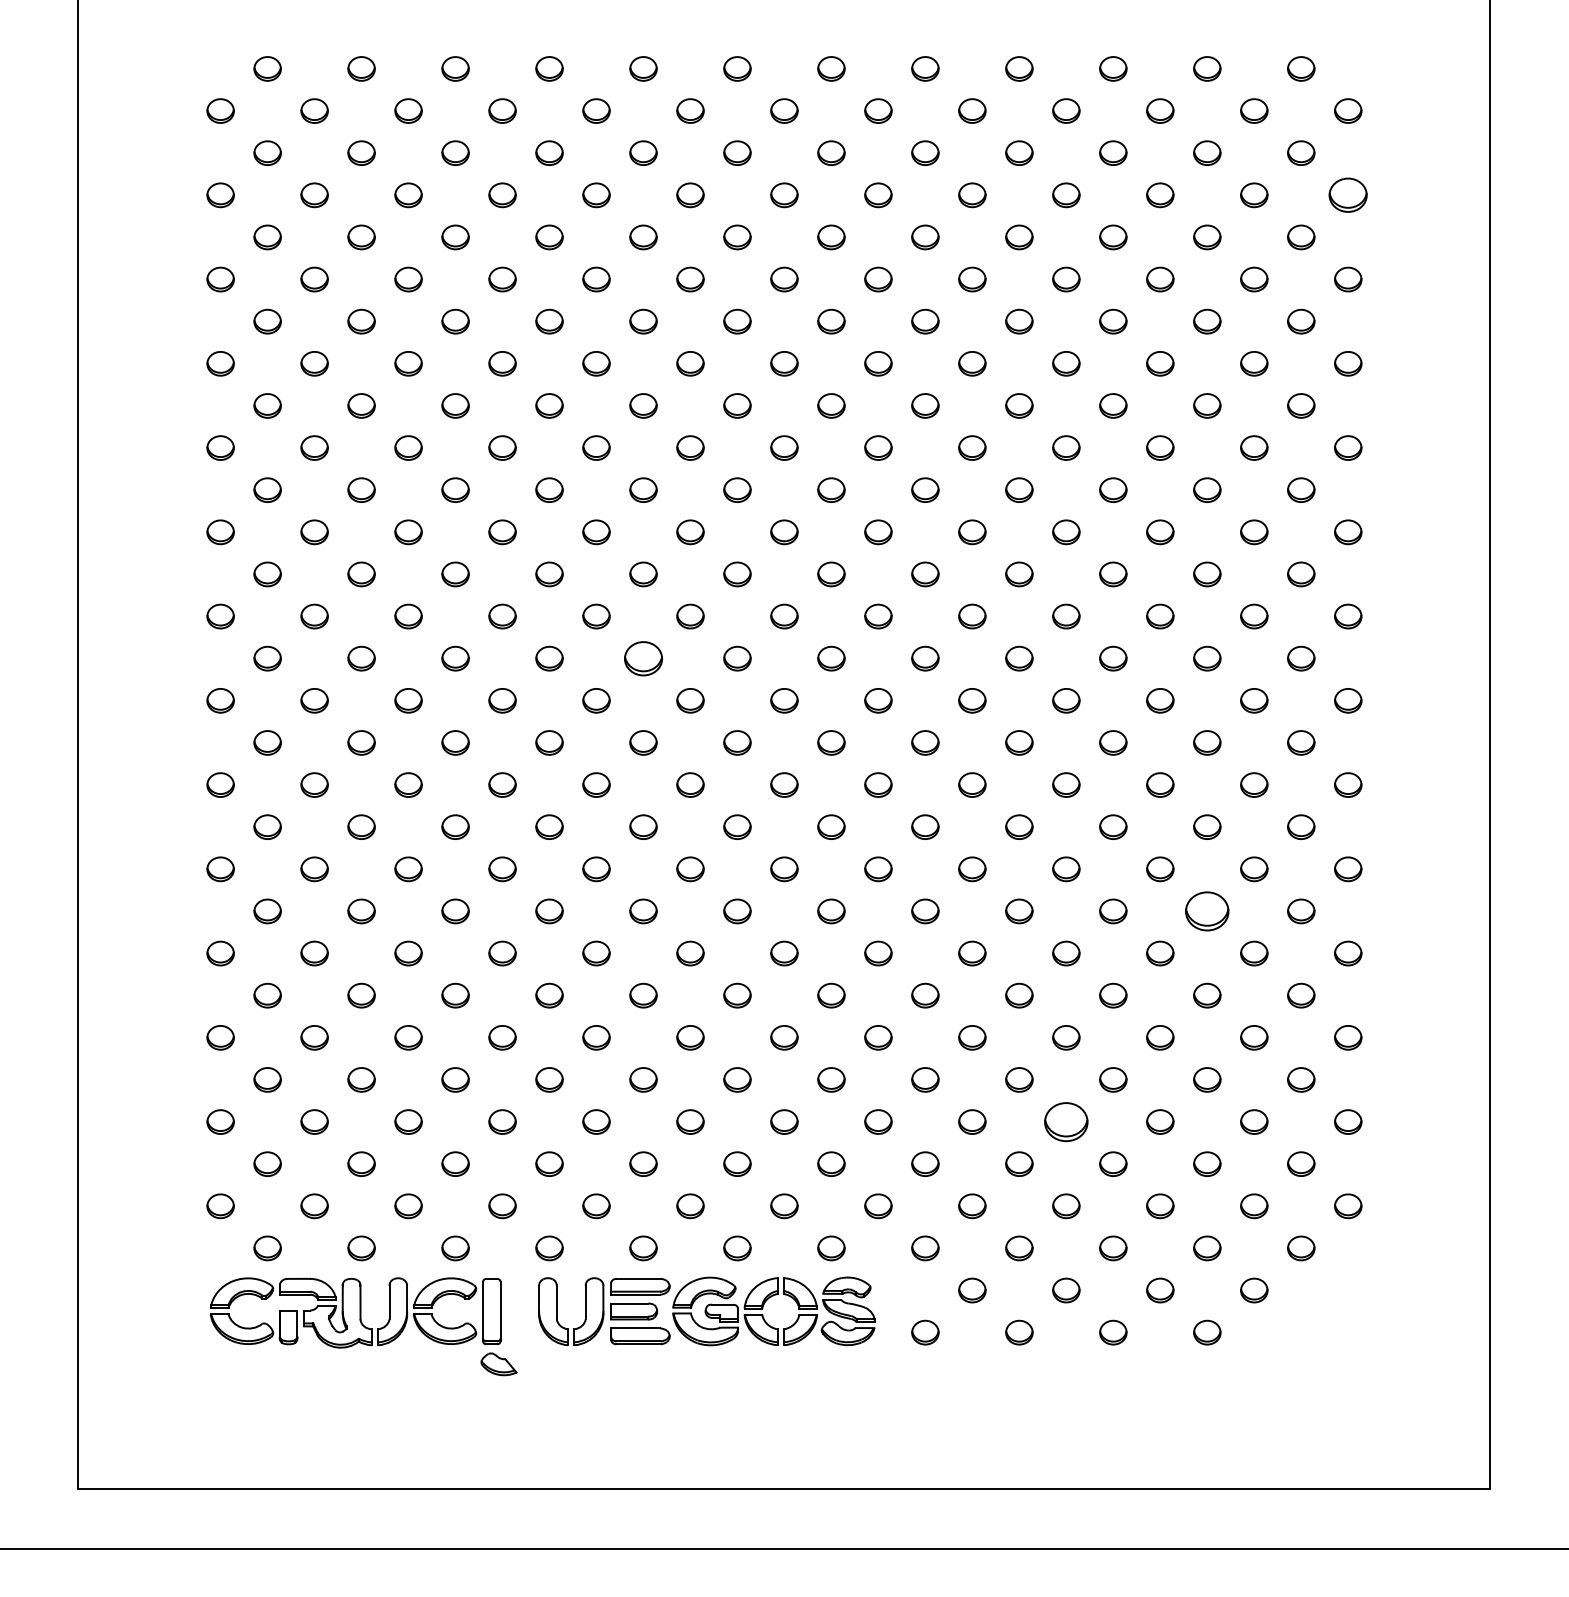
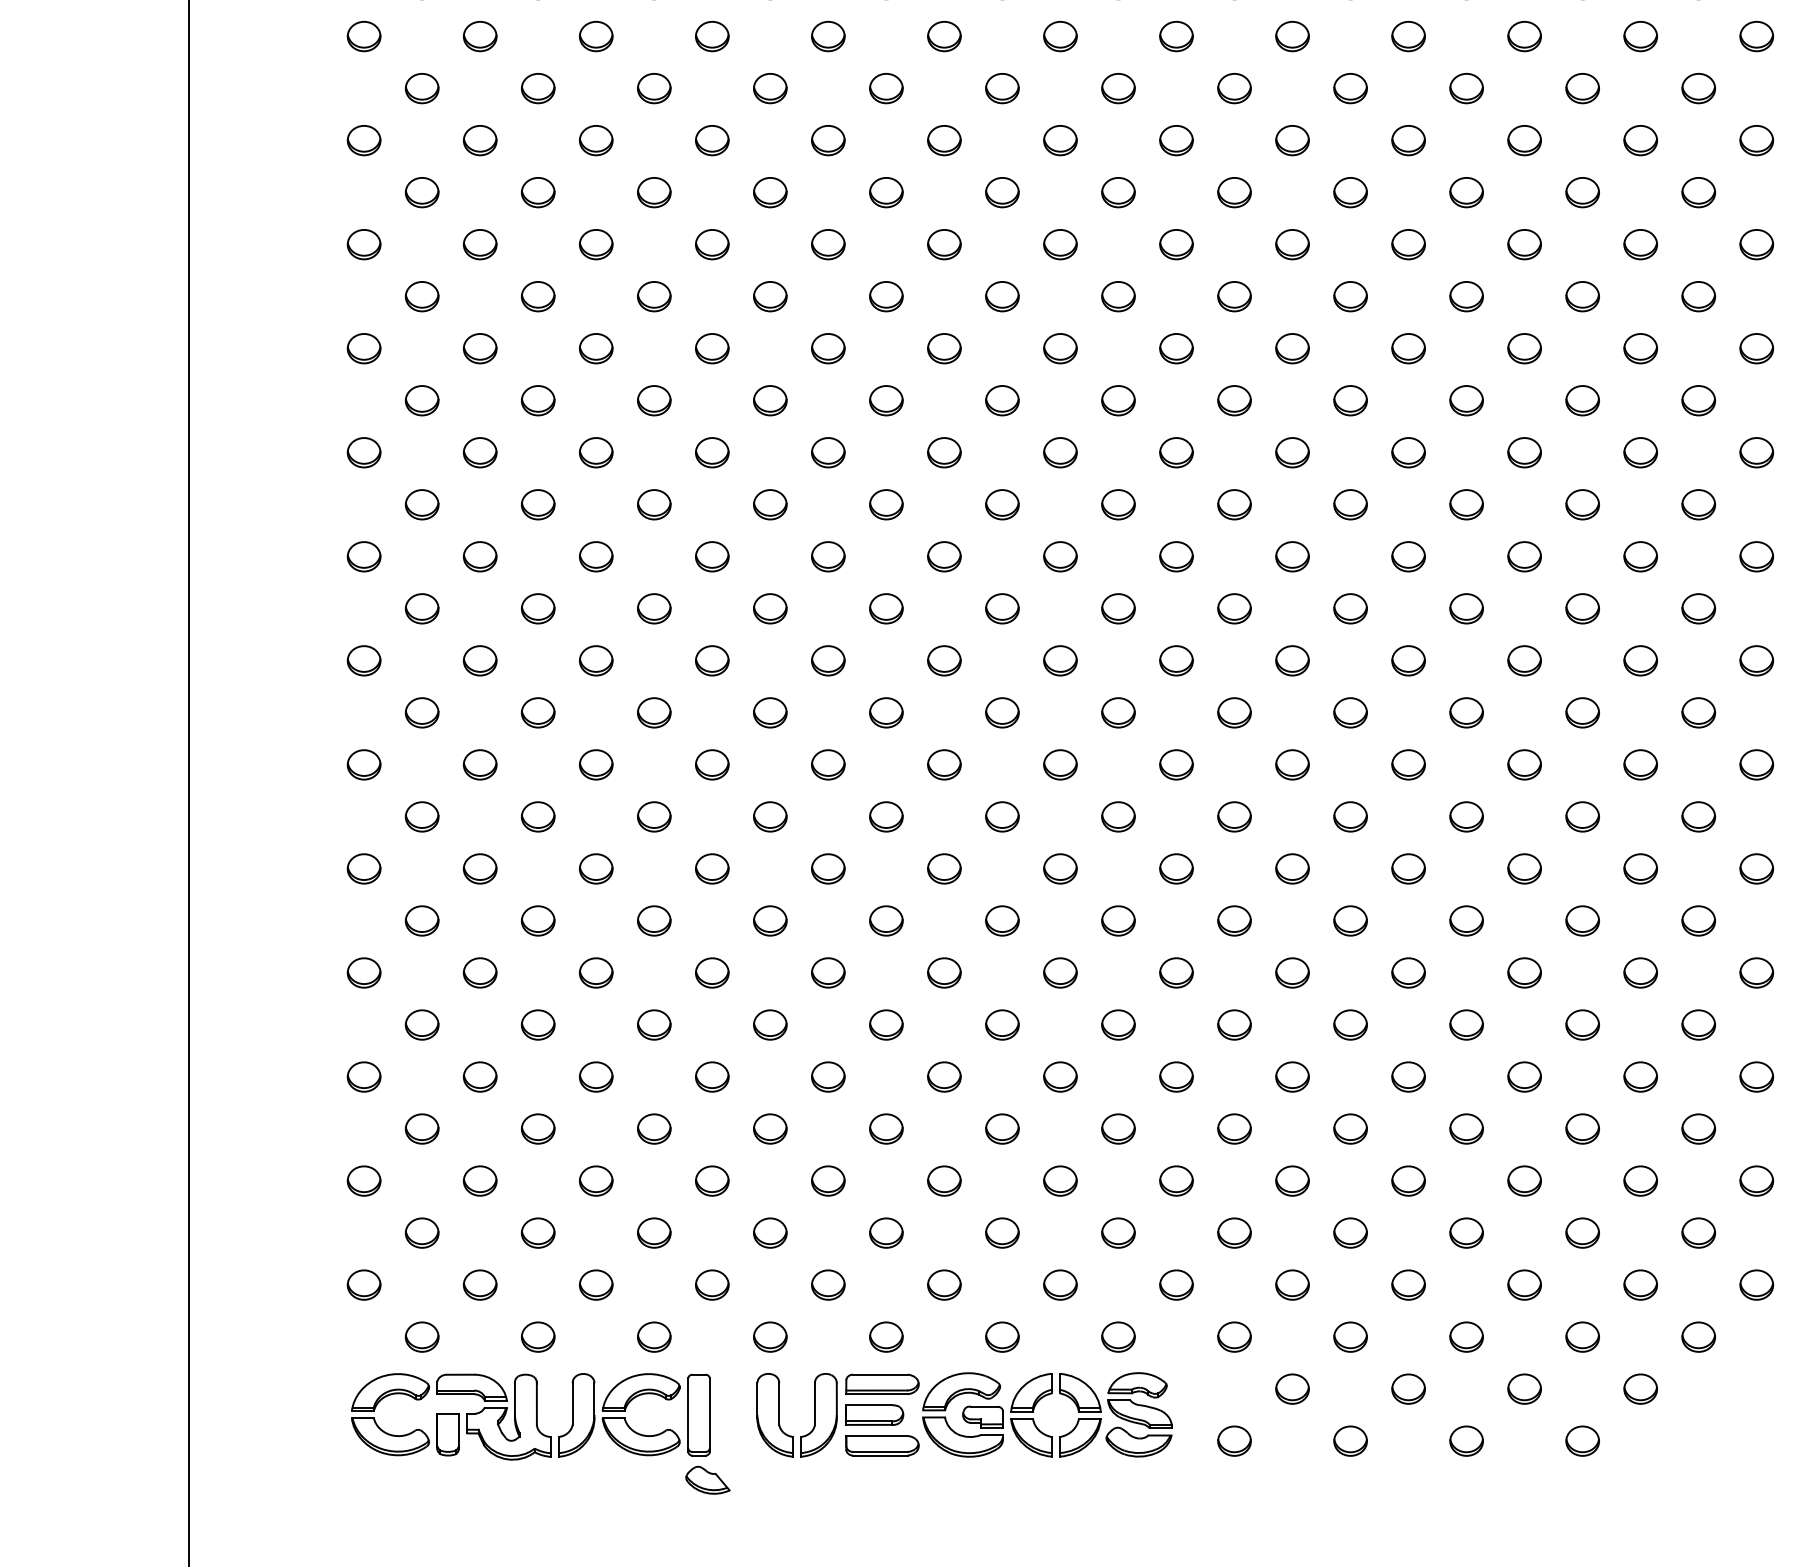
part: (1348, 195) -> (1757, 36), size x0.71
part: (643, 658) -> (886, 608), size x0.71
part: (1207, 911) -> (1582, 921), size x0.62
part: (1066, 1121) -> (1408, 1180), size x0.62

